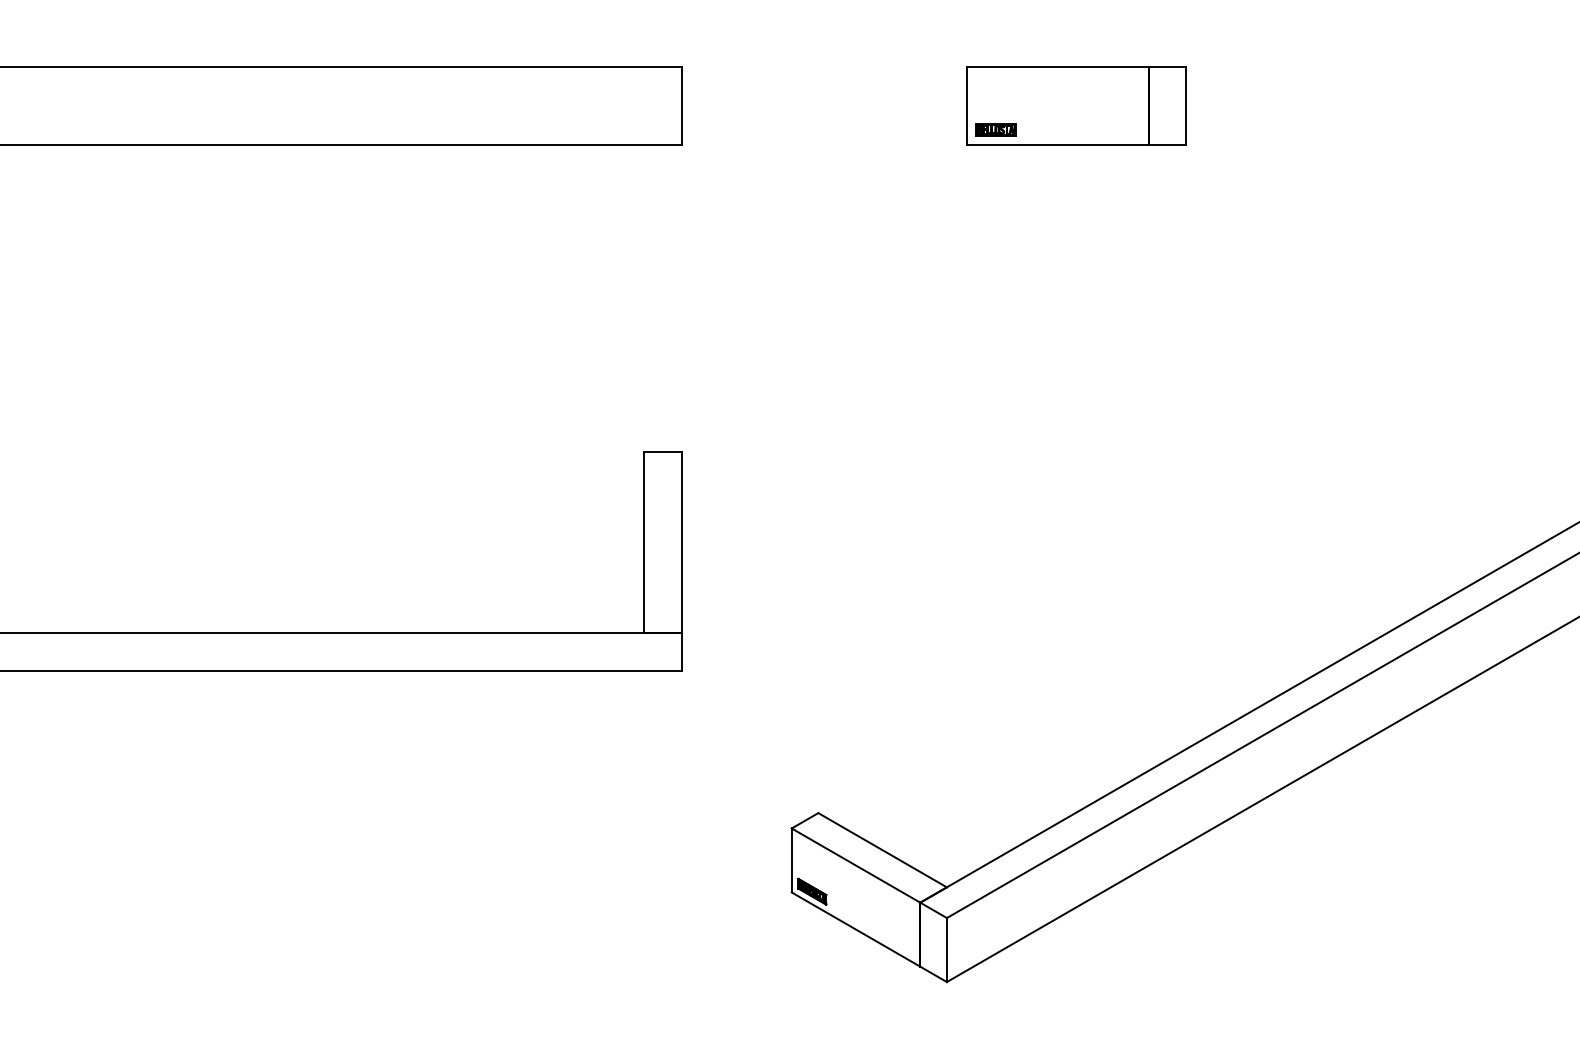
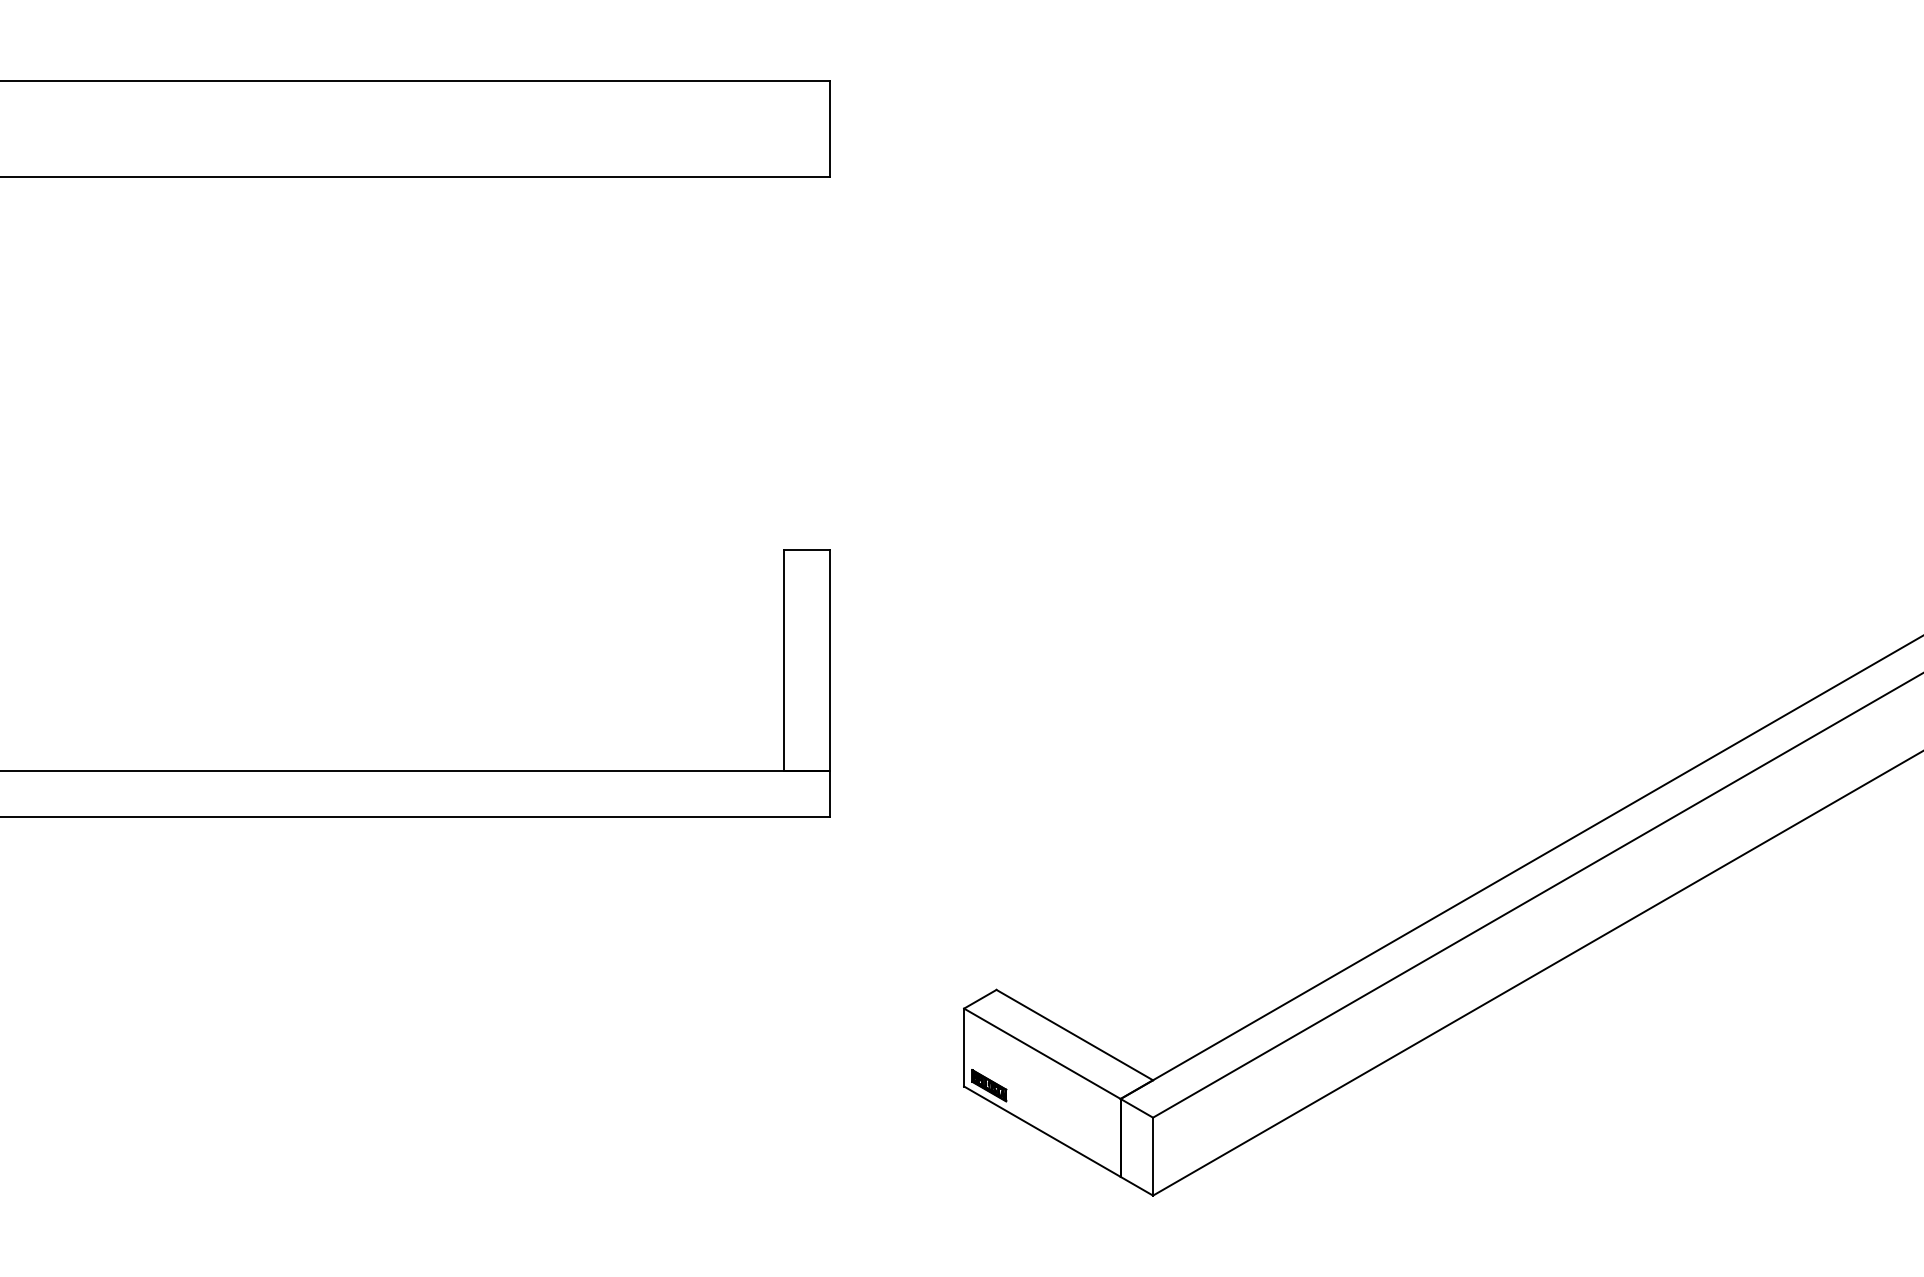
part: (1076, 105) -> (1310, 128), removed

